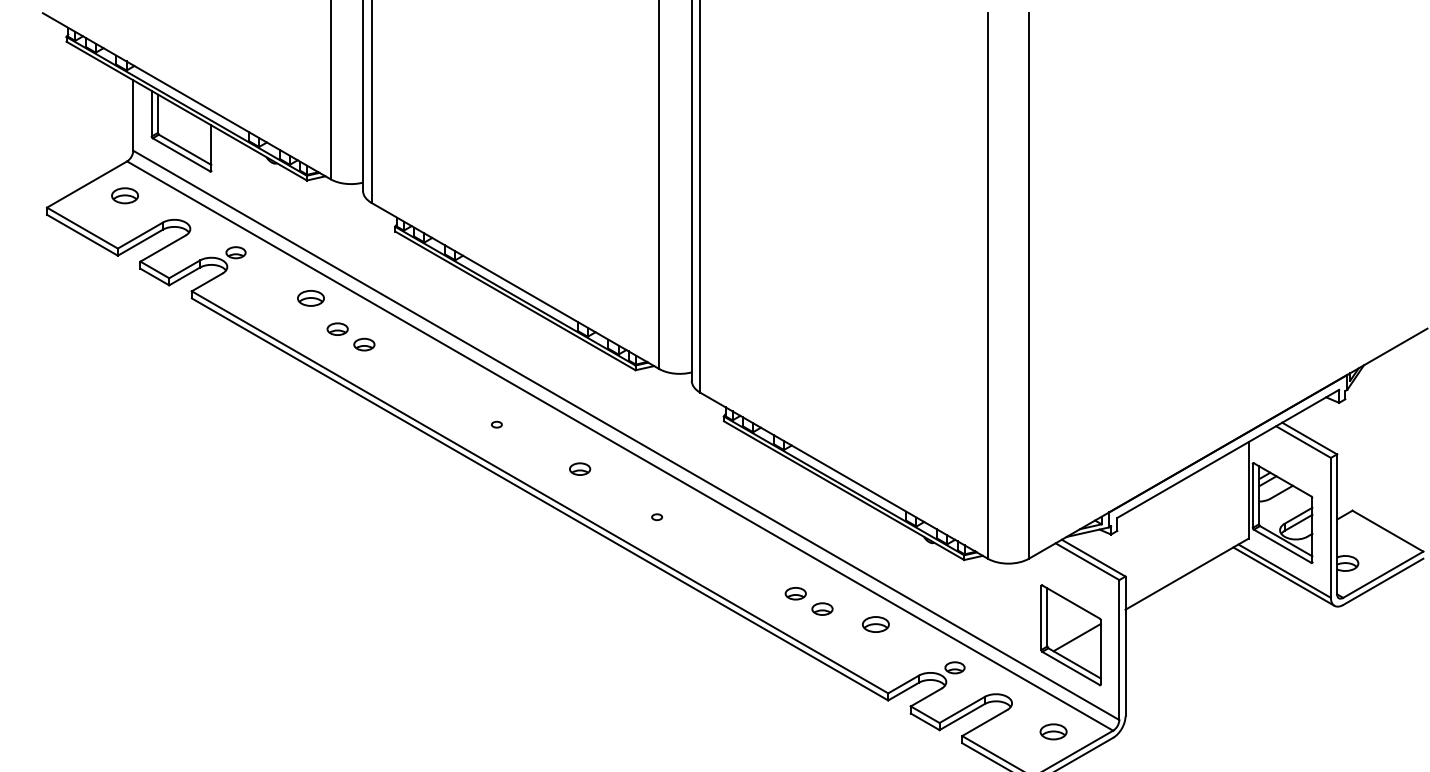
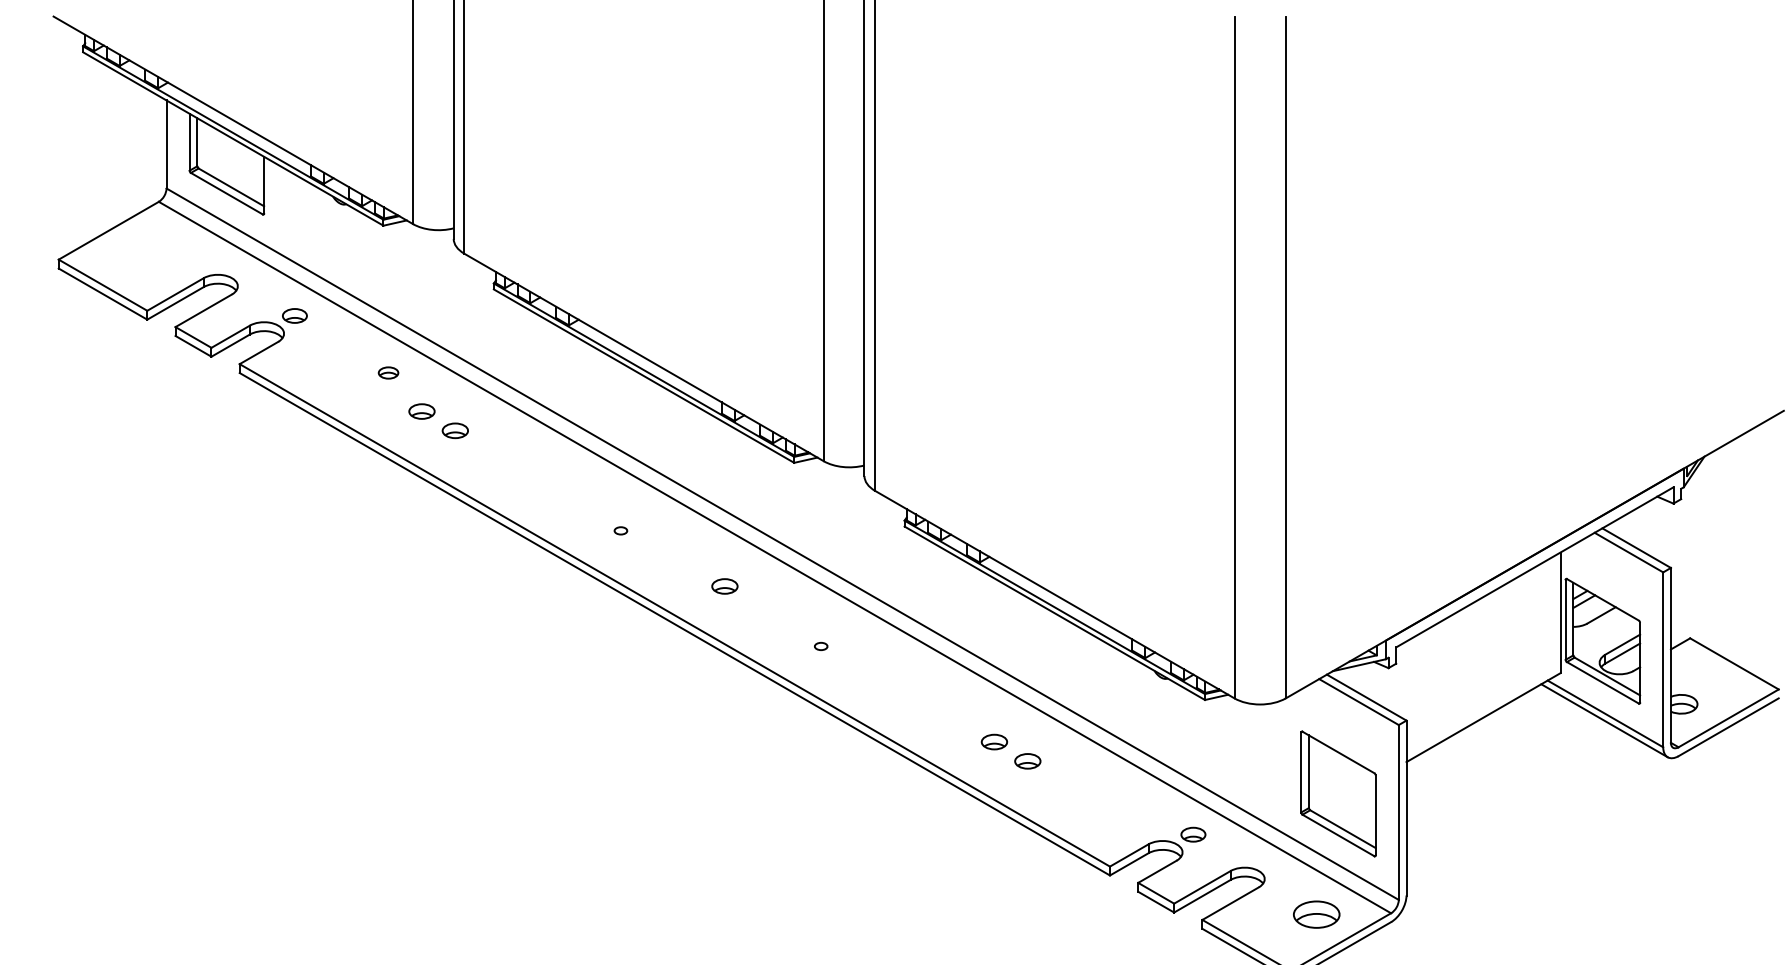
part: (125, 195) -> (156, 244), removed
part: (310, 297) -> (388, 372), size x0.6
part: (875, 624) -> (1094, 780), removed
line: (1076, 637) -> (1345, 796), removed
part: (1053, 731) -> (1316, 914), size x1.4

